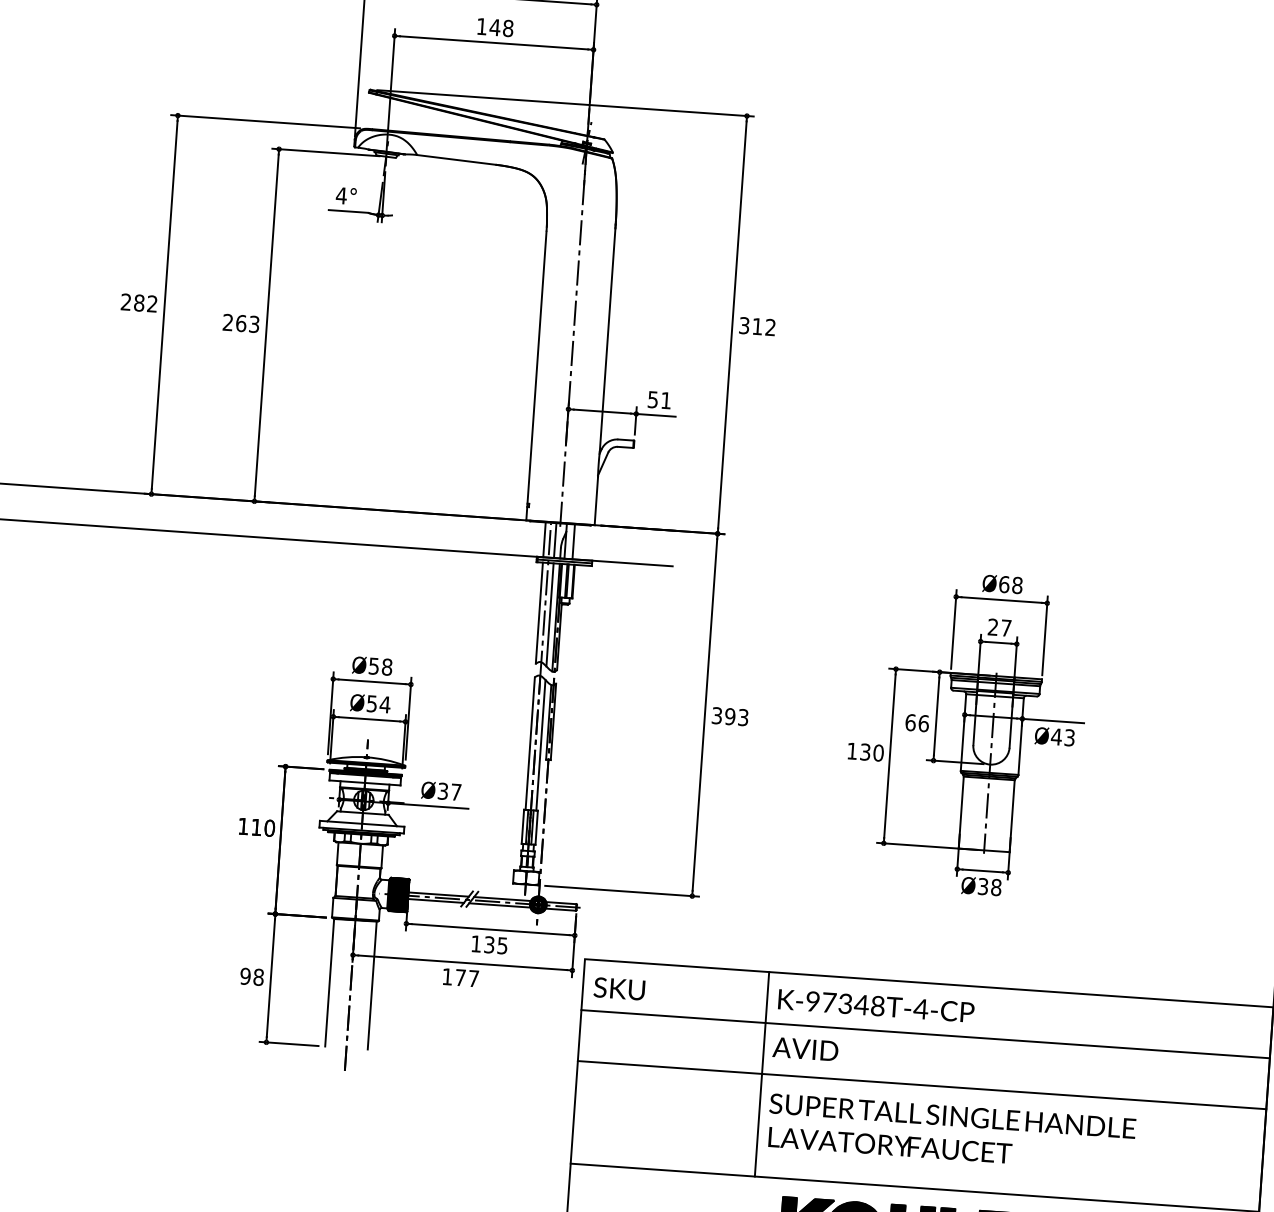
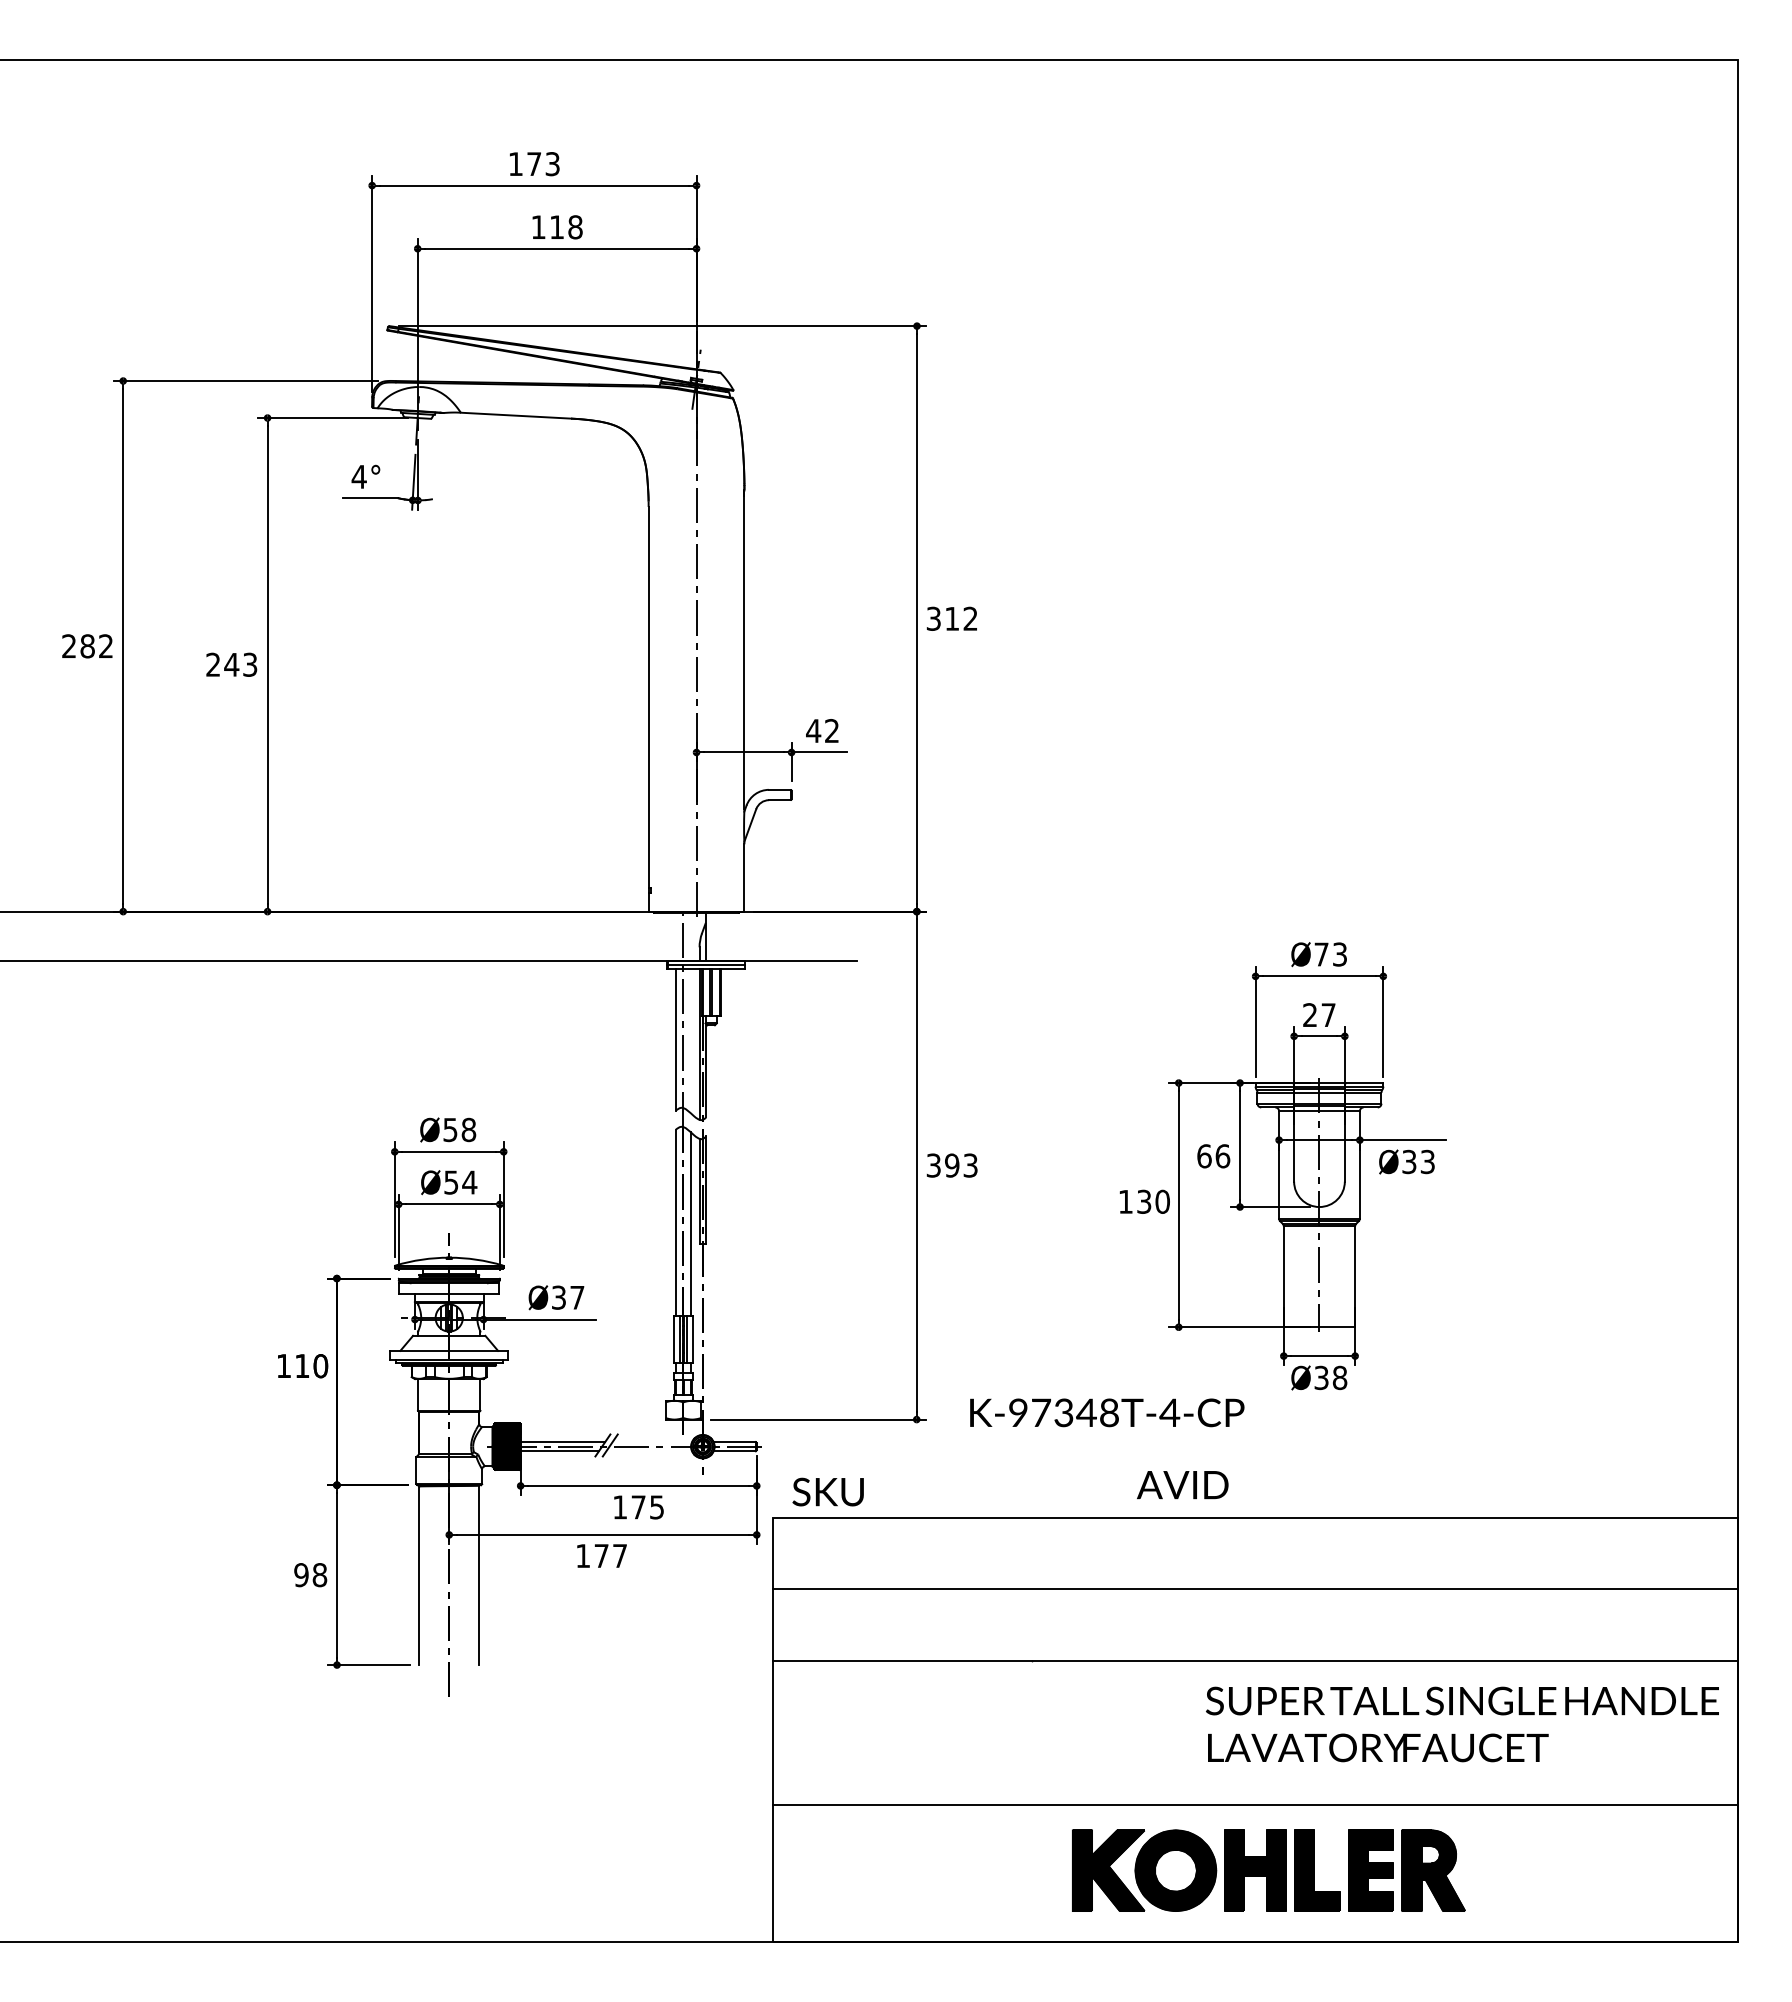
text: (494, 26) -> (556, 226), 148 -> 118
text: (241, 323) -> (231, 664), 263 -> 243
text: (659, 400) -> (822, 731), 51 -> 42
line: (544, 539) -> (675, 936), removed
line: (554, 540) -> (690, 936), removed
line: (573, 541) -> (716, 936), removed
text: (1010, 584) -> (1330, 954), Ø68 -> Ø73
line: (549, 614) -> (690, 1040), removed
text: (1055, 736) -> (1408, 1161), Ø43 -> Ø33
line: (502, 899) -> (652, 1442), removed
line: (500, 905) -> (649, 1451), removed
text: (489, 945) -> (638, 1507), 135 -> 175
text: (618, 988) -> (827, 1491), moved
text: (876, 1005) -> (1107, 1412), moved
text: (805, 1049) -> (1182, 1485), moved
line: (762, 1073) -> (1031, 1660), removed
text: (951, 1132) -> (1462, 1724), moved

